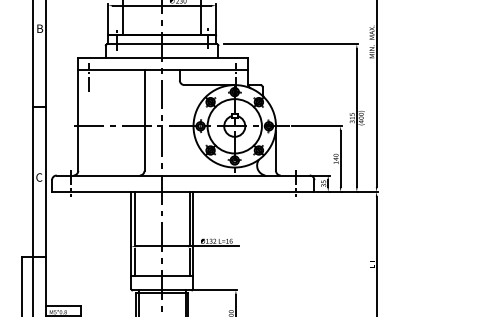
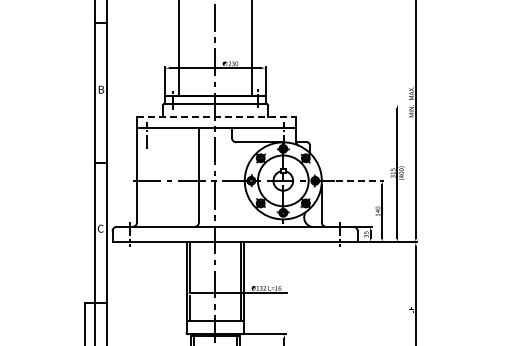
line: (290, 44) -> (335, 104), removed
line: (164, 58) -> (217, 117), solid -> dashed
line: (317, 125) -> (360, 180), solid -> dashed

